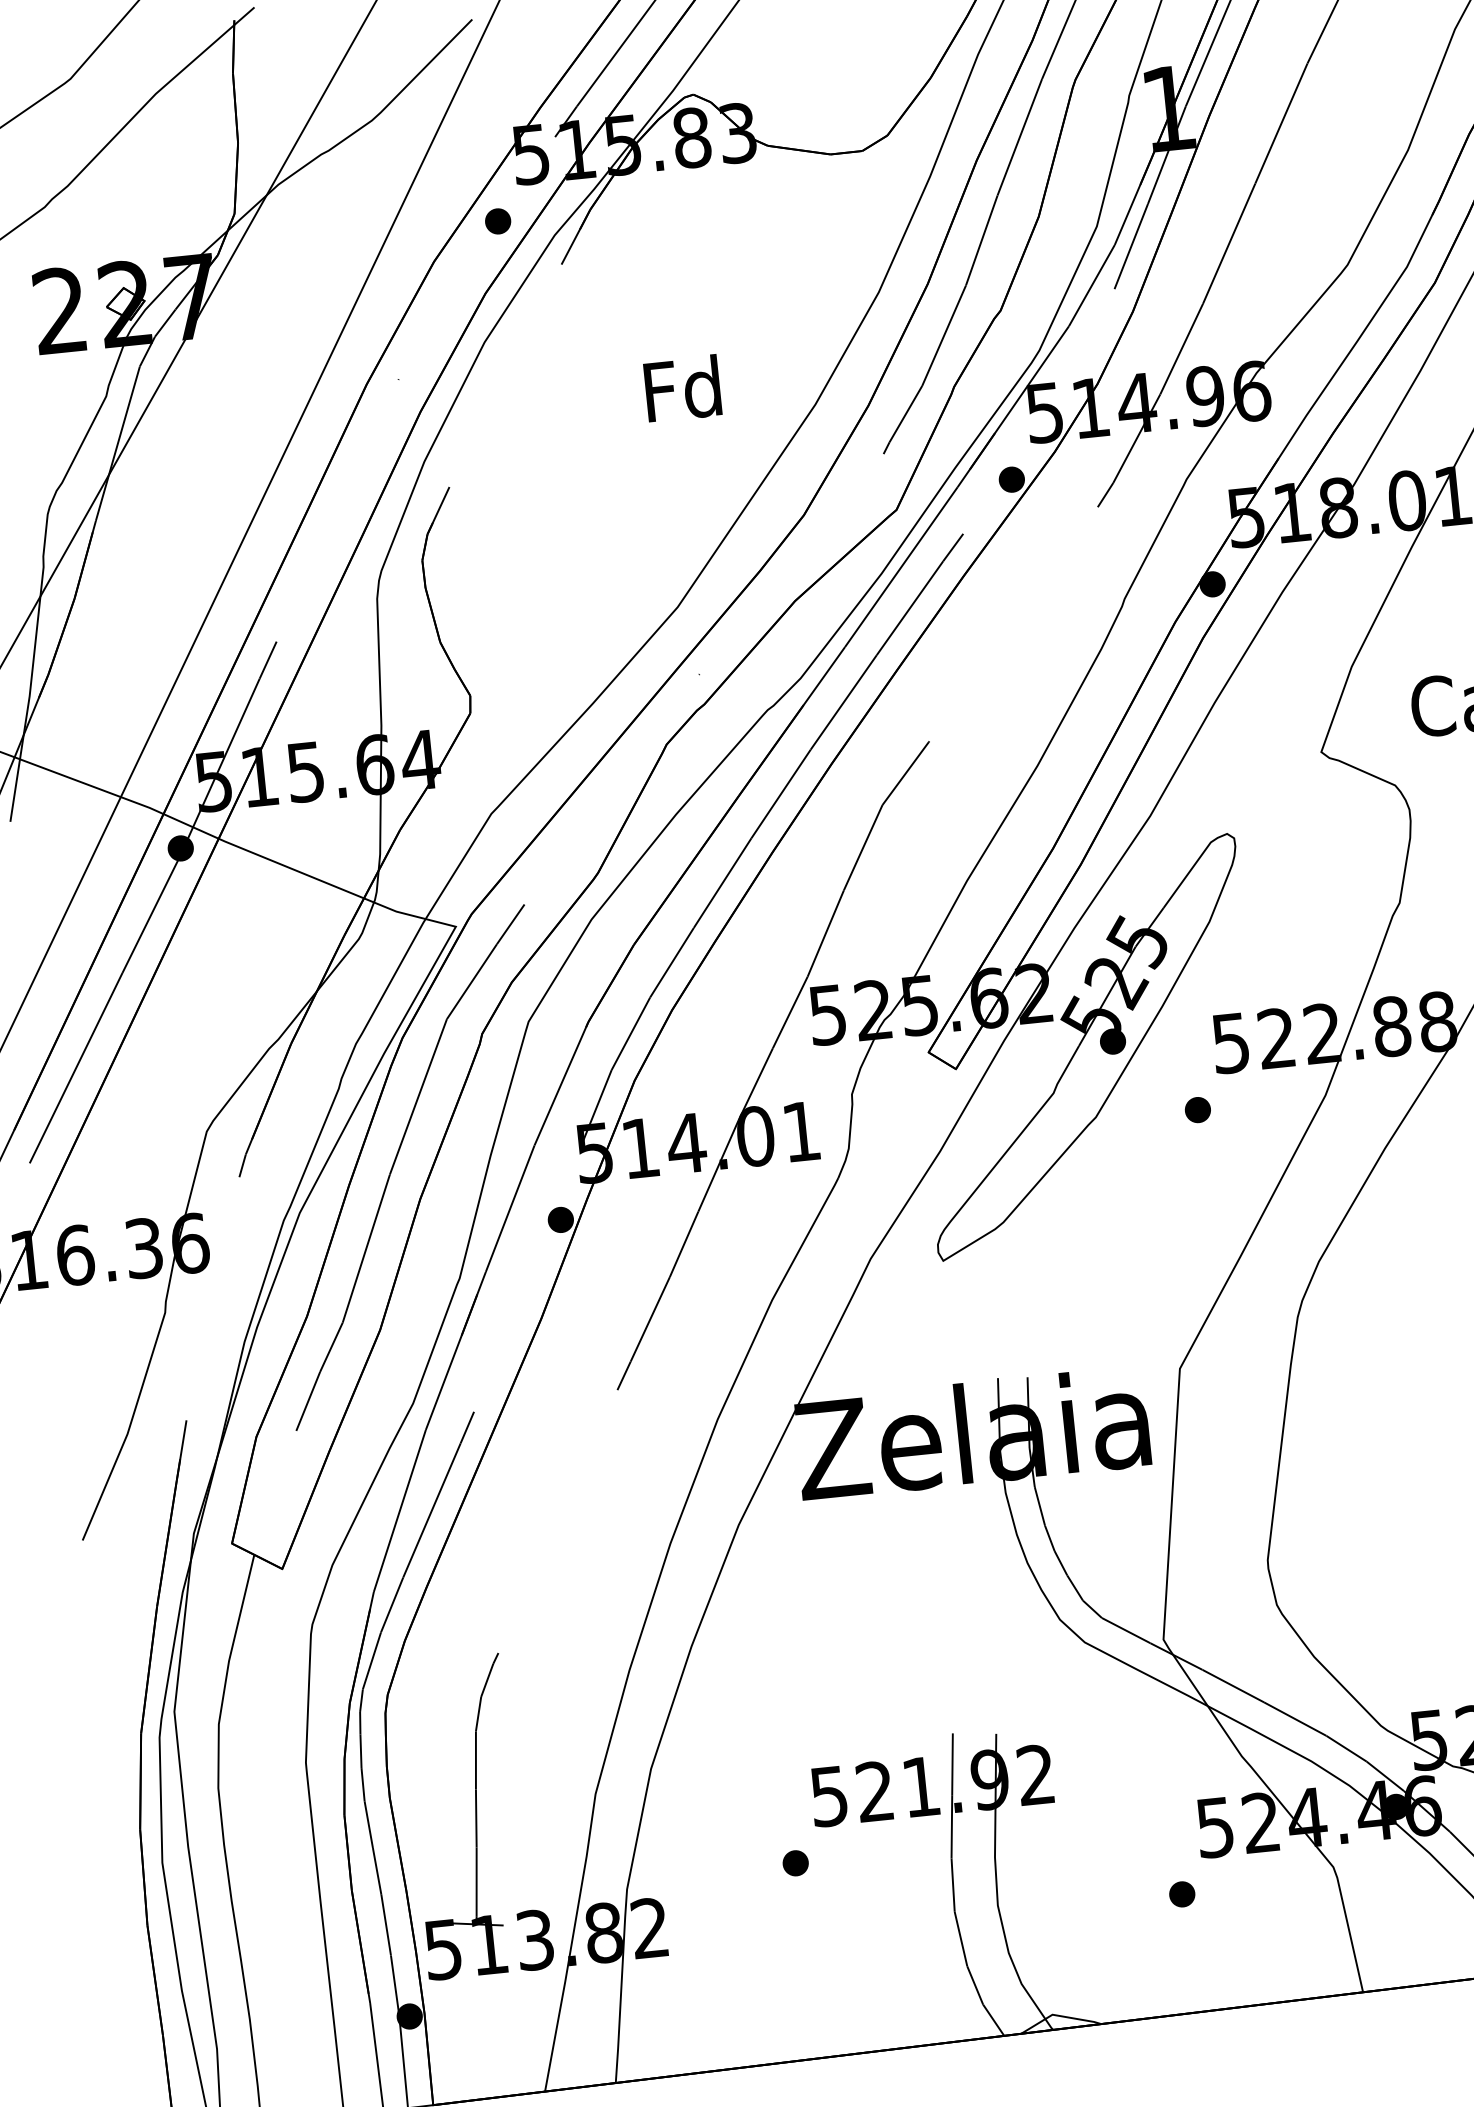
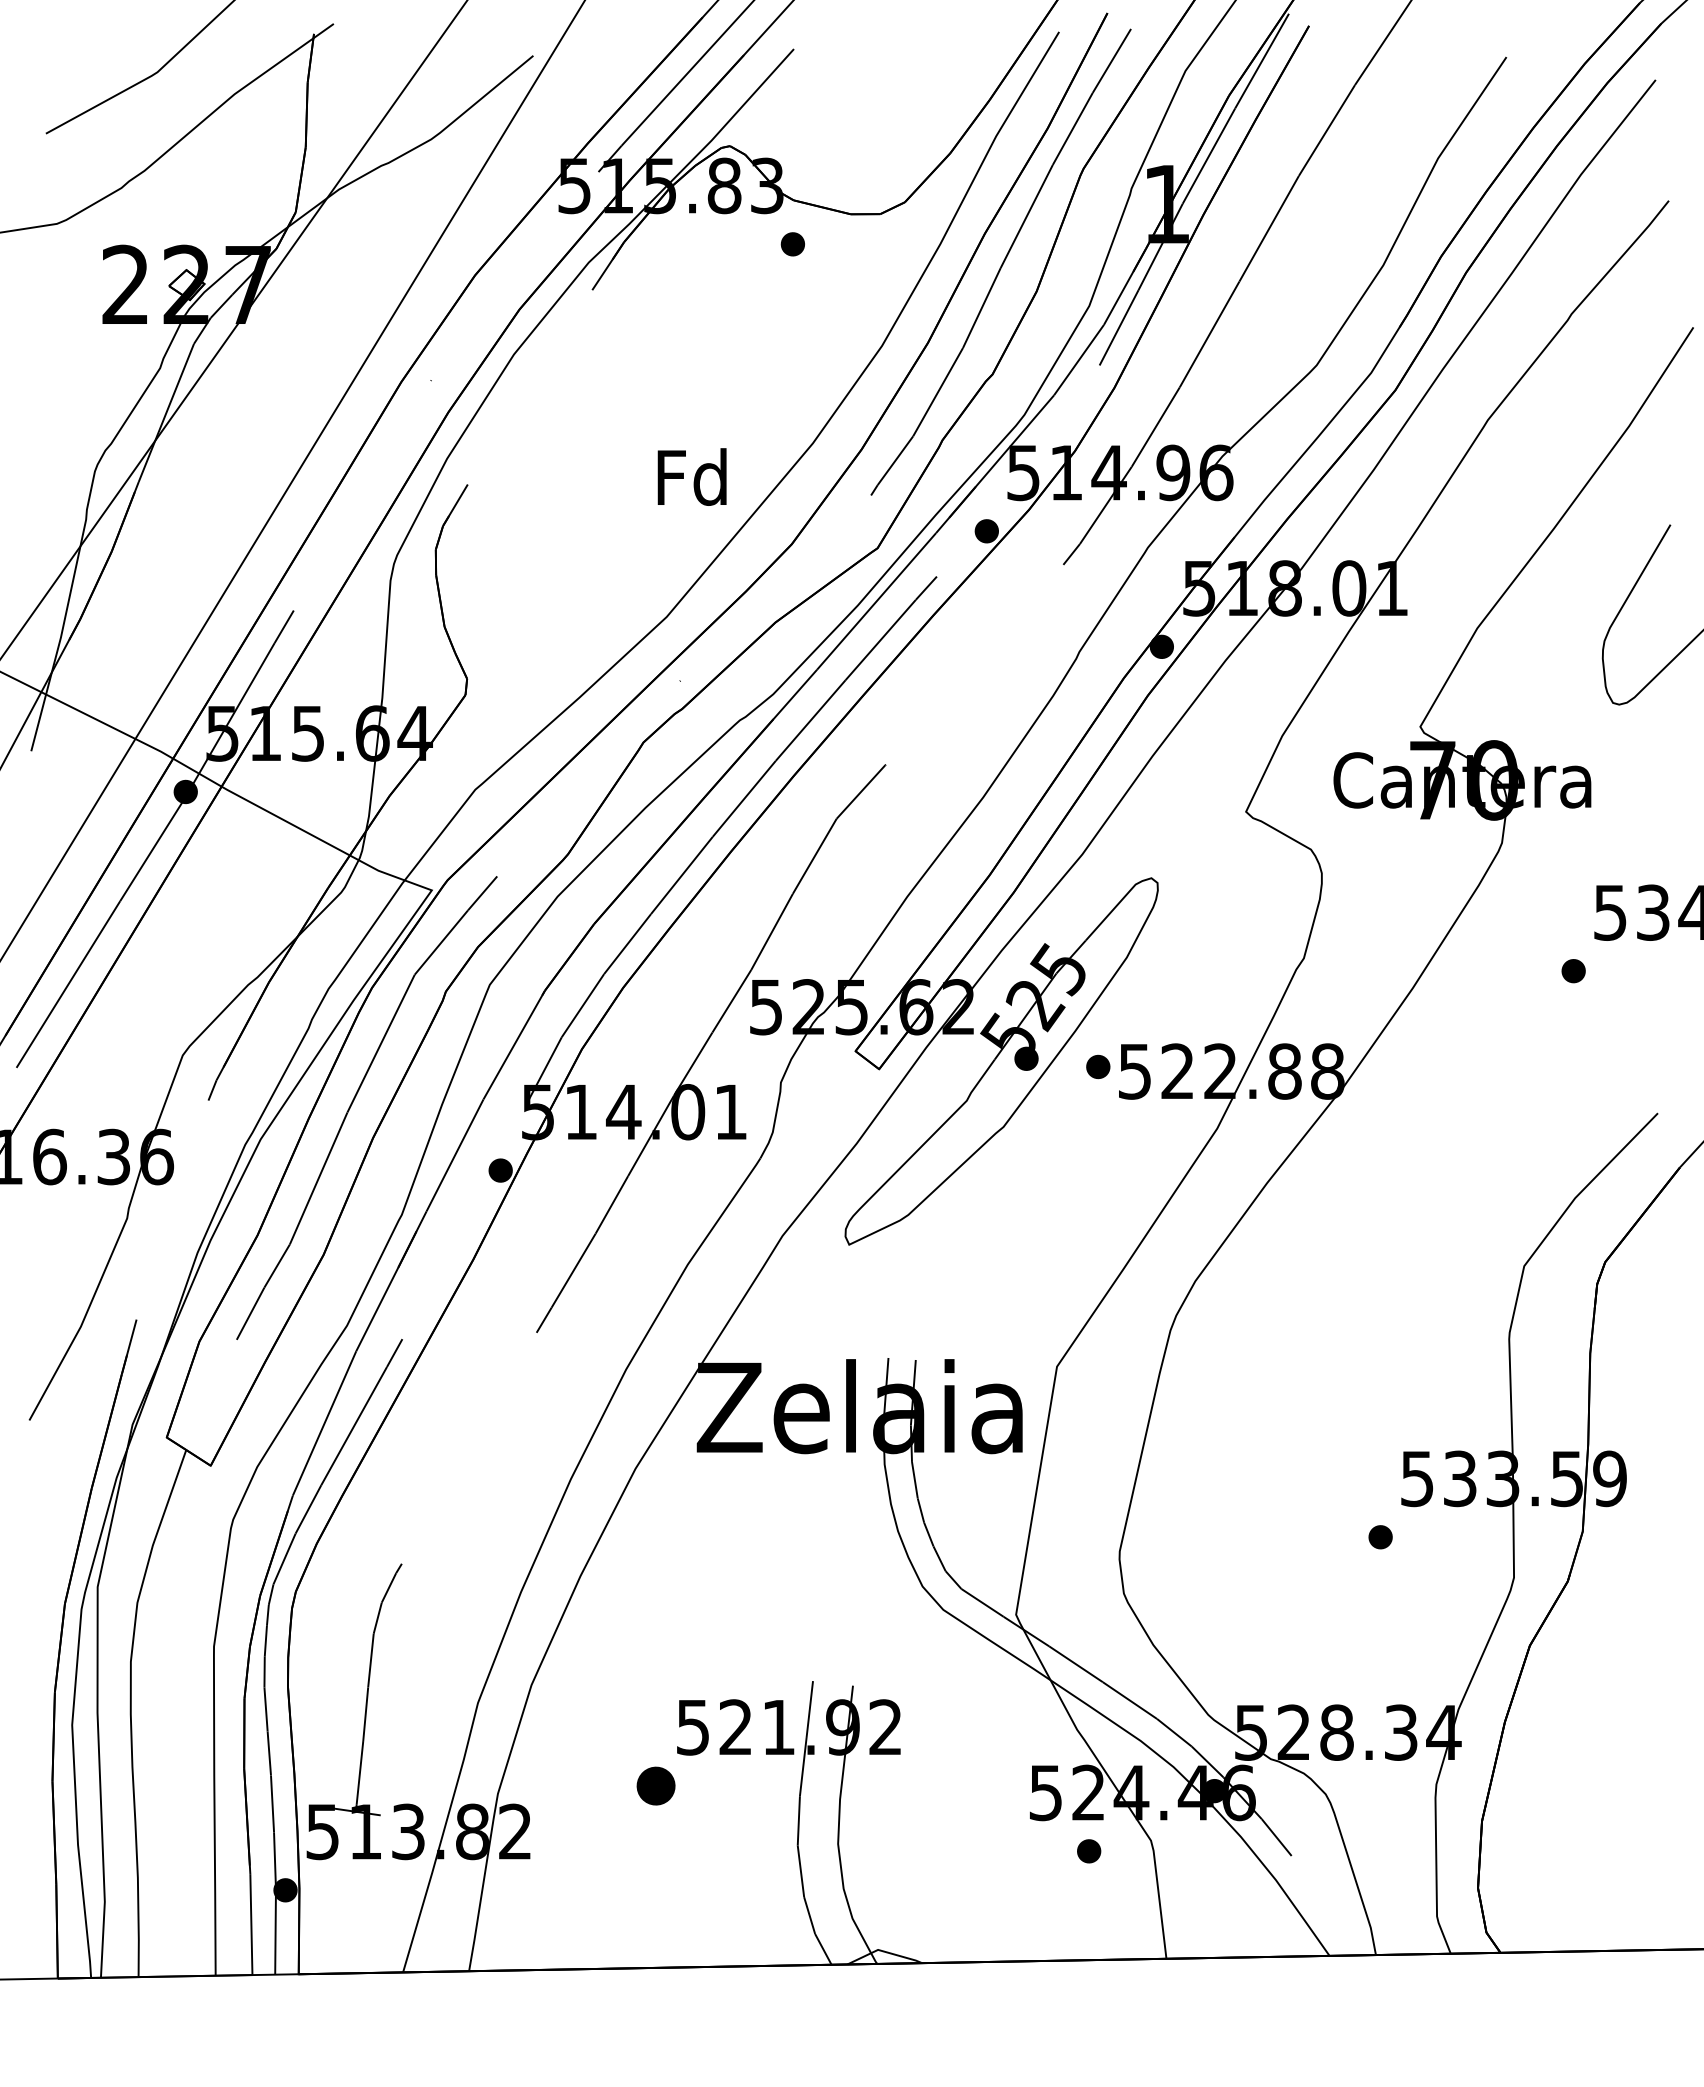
part: (497, 221) -> (792, 244), moved
text: (681, 388) -> (691, 476), moved
part: (1198, 1109) -> (1098, 1066), moved
part: (795, 1862) -> (655, 1785), size x1.6
part: (1182, 1894) -> (1089, 1851), moved

